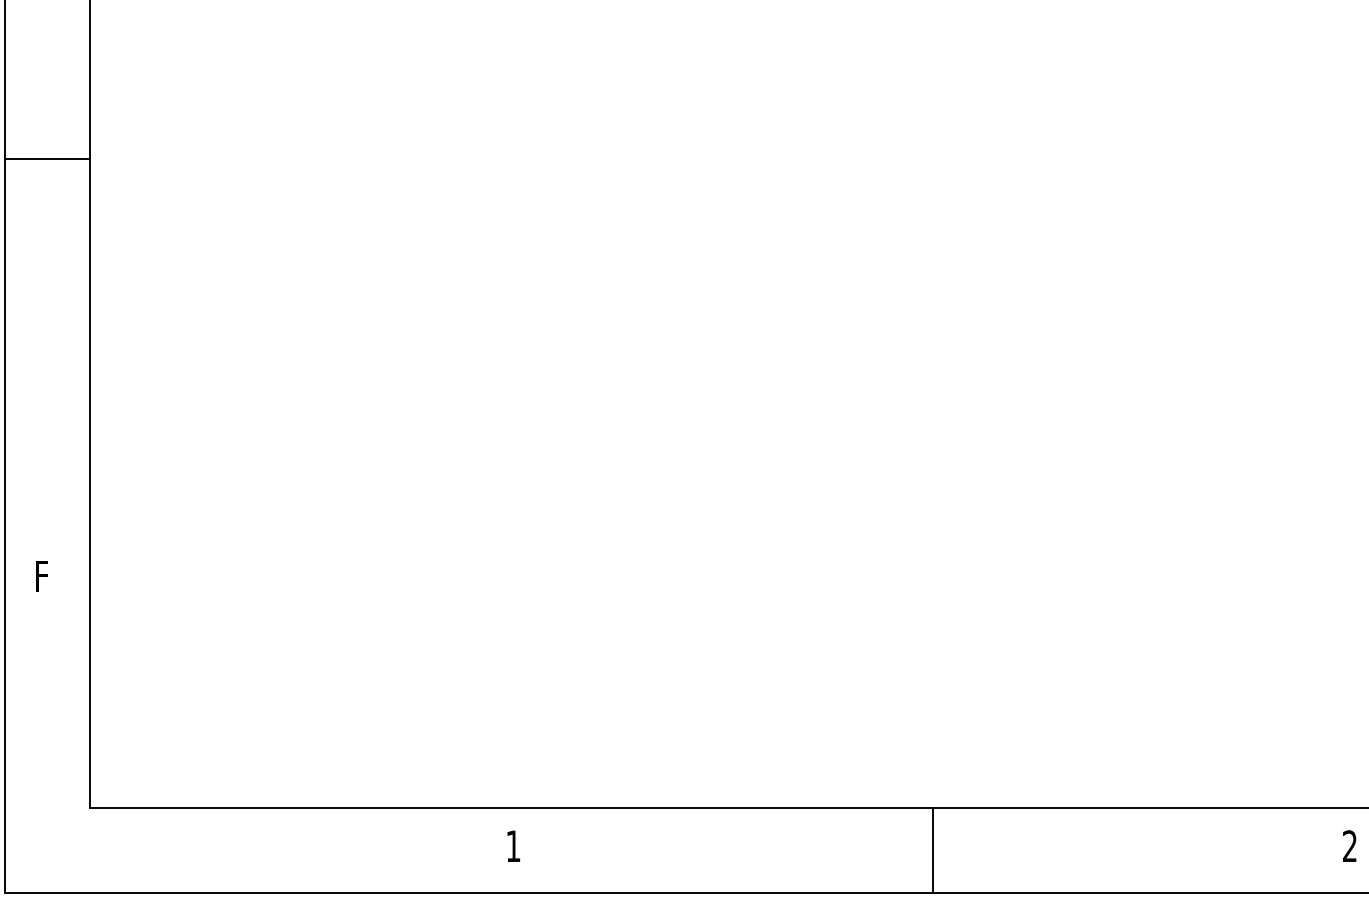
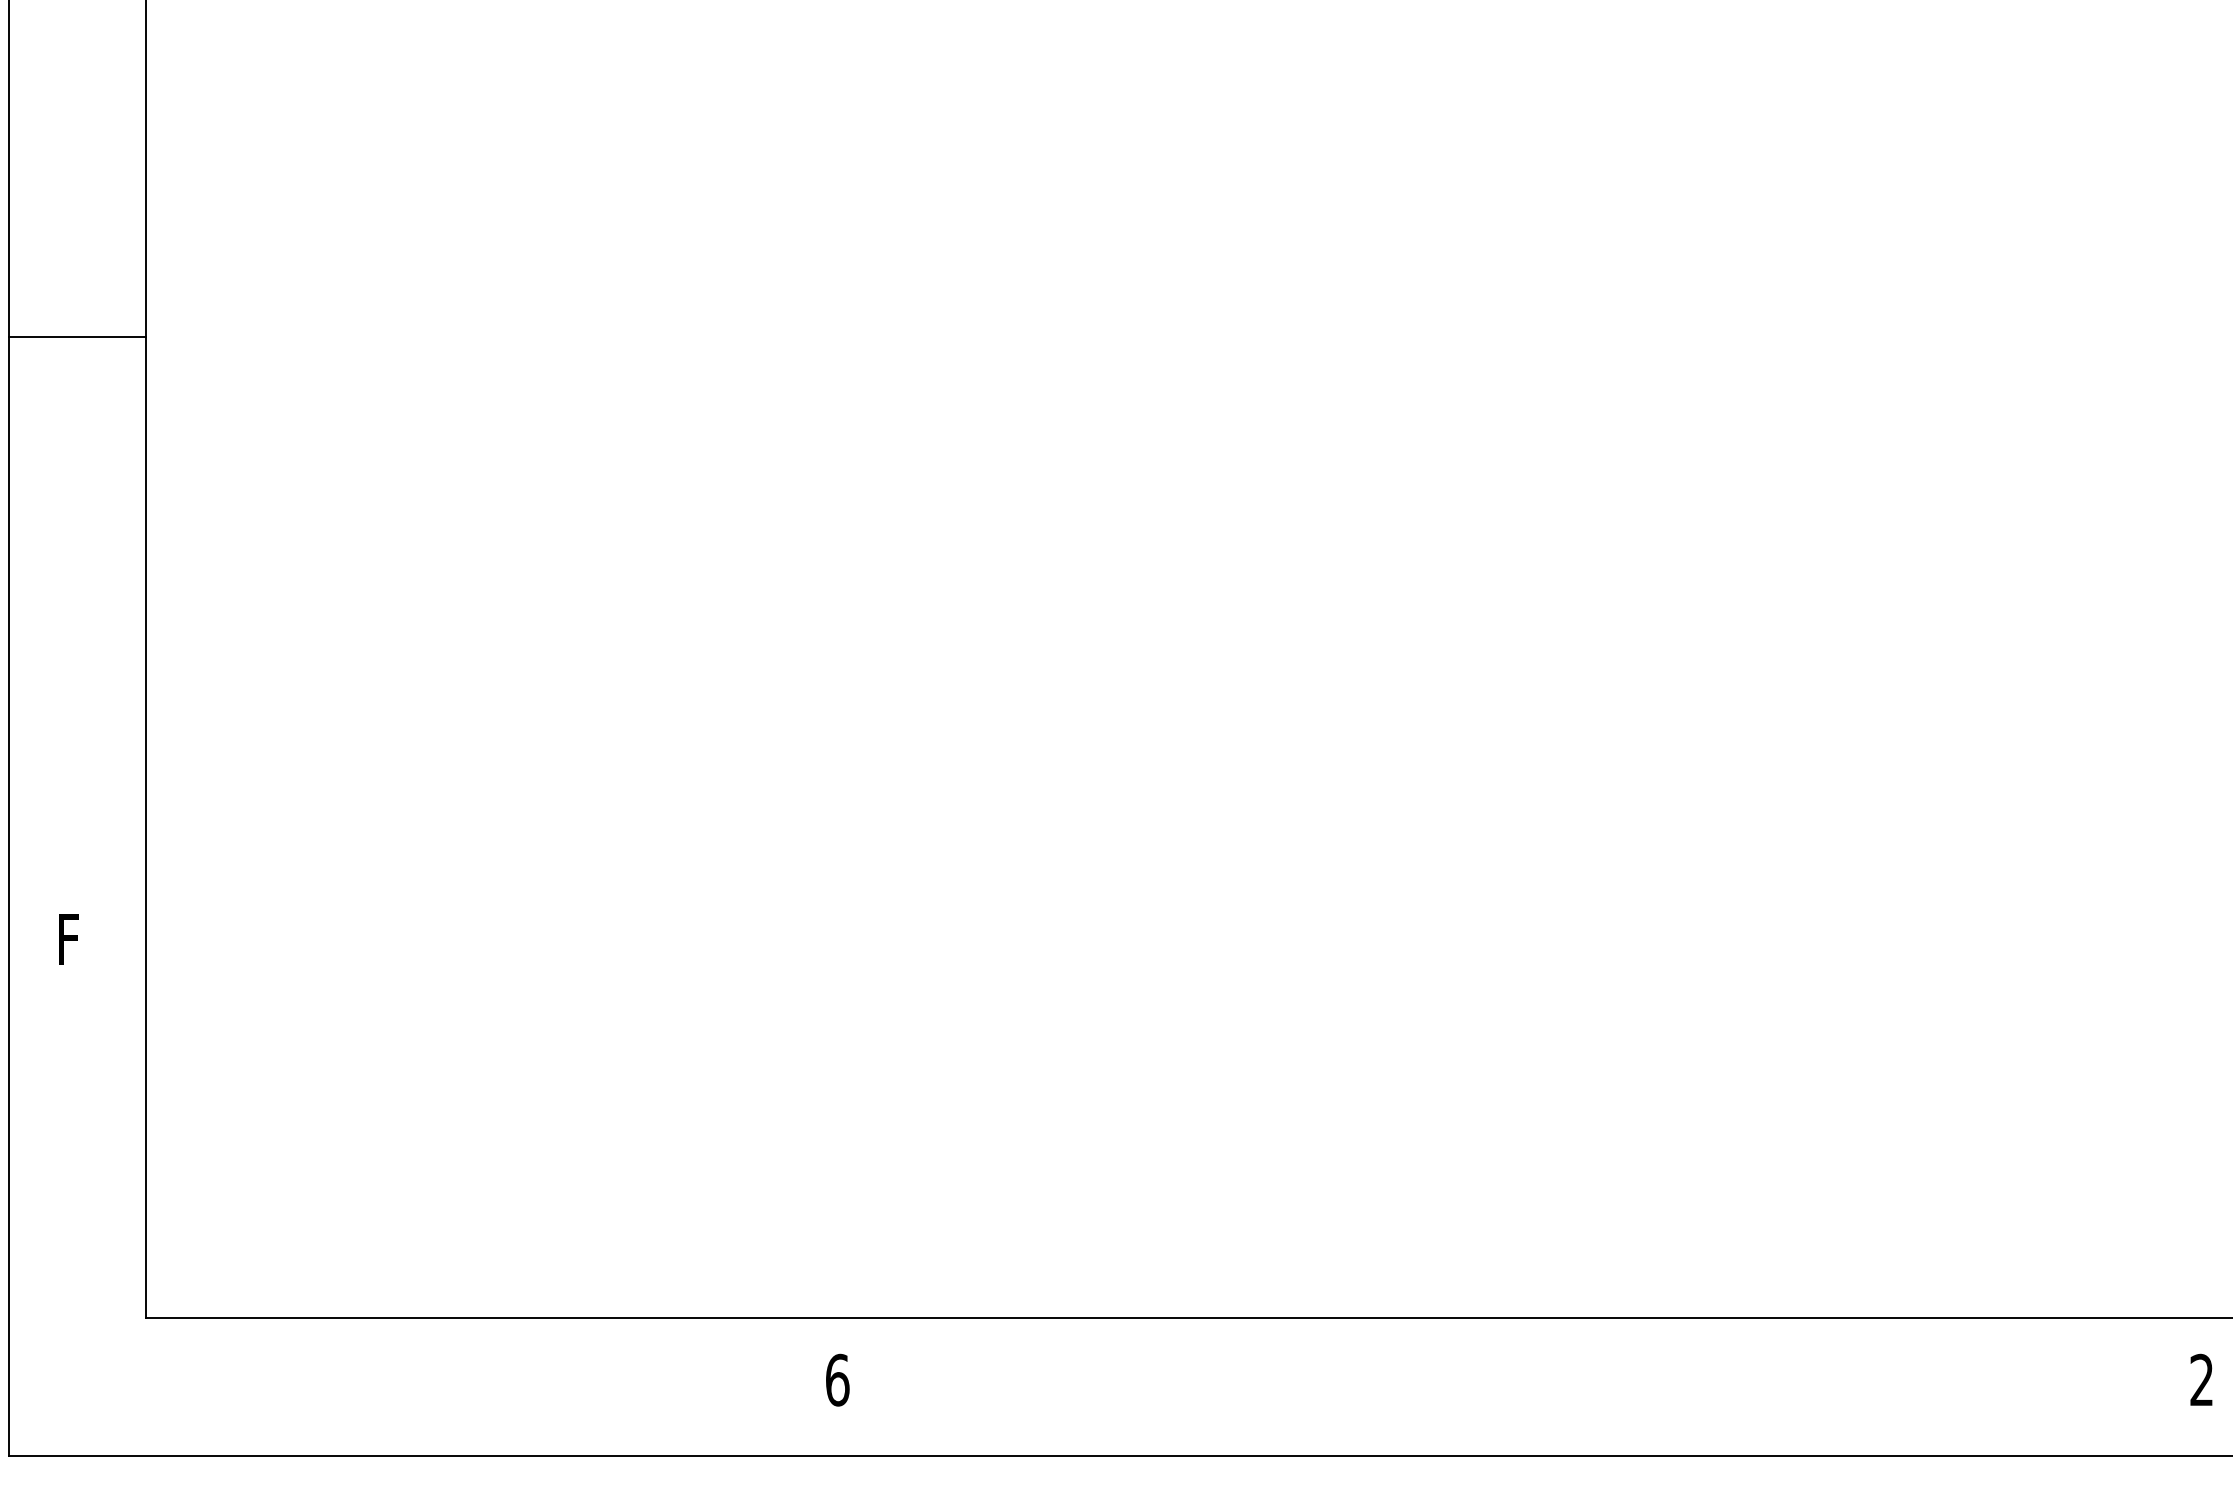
line: (47, 158) -> (77, 336), moved
text: (513, 846) -> (837, 1380), 1 -> 6
line: (933, 850) -> (1522, 1387), removed

